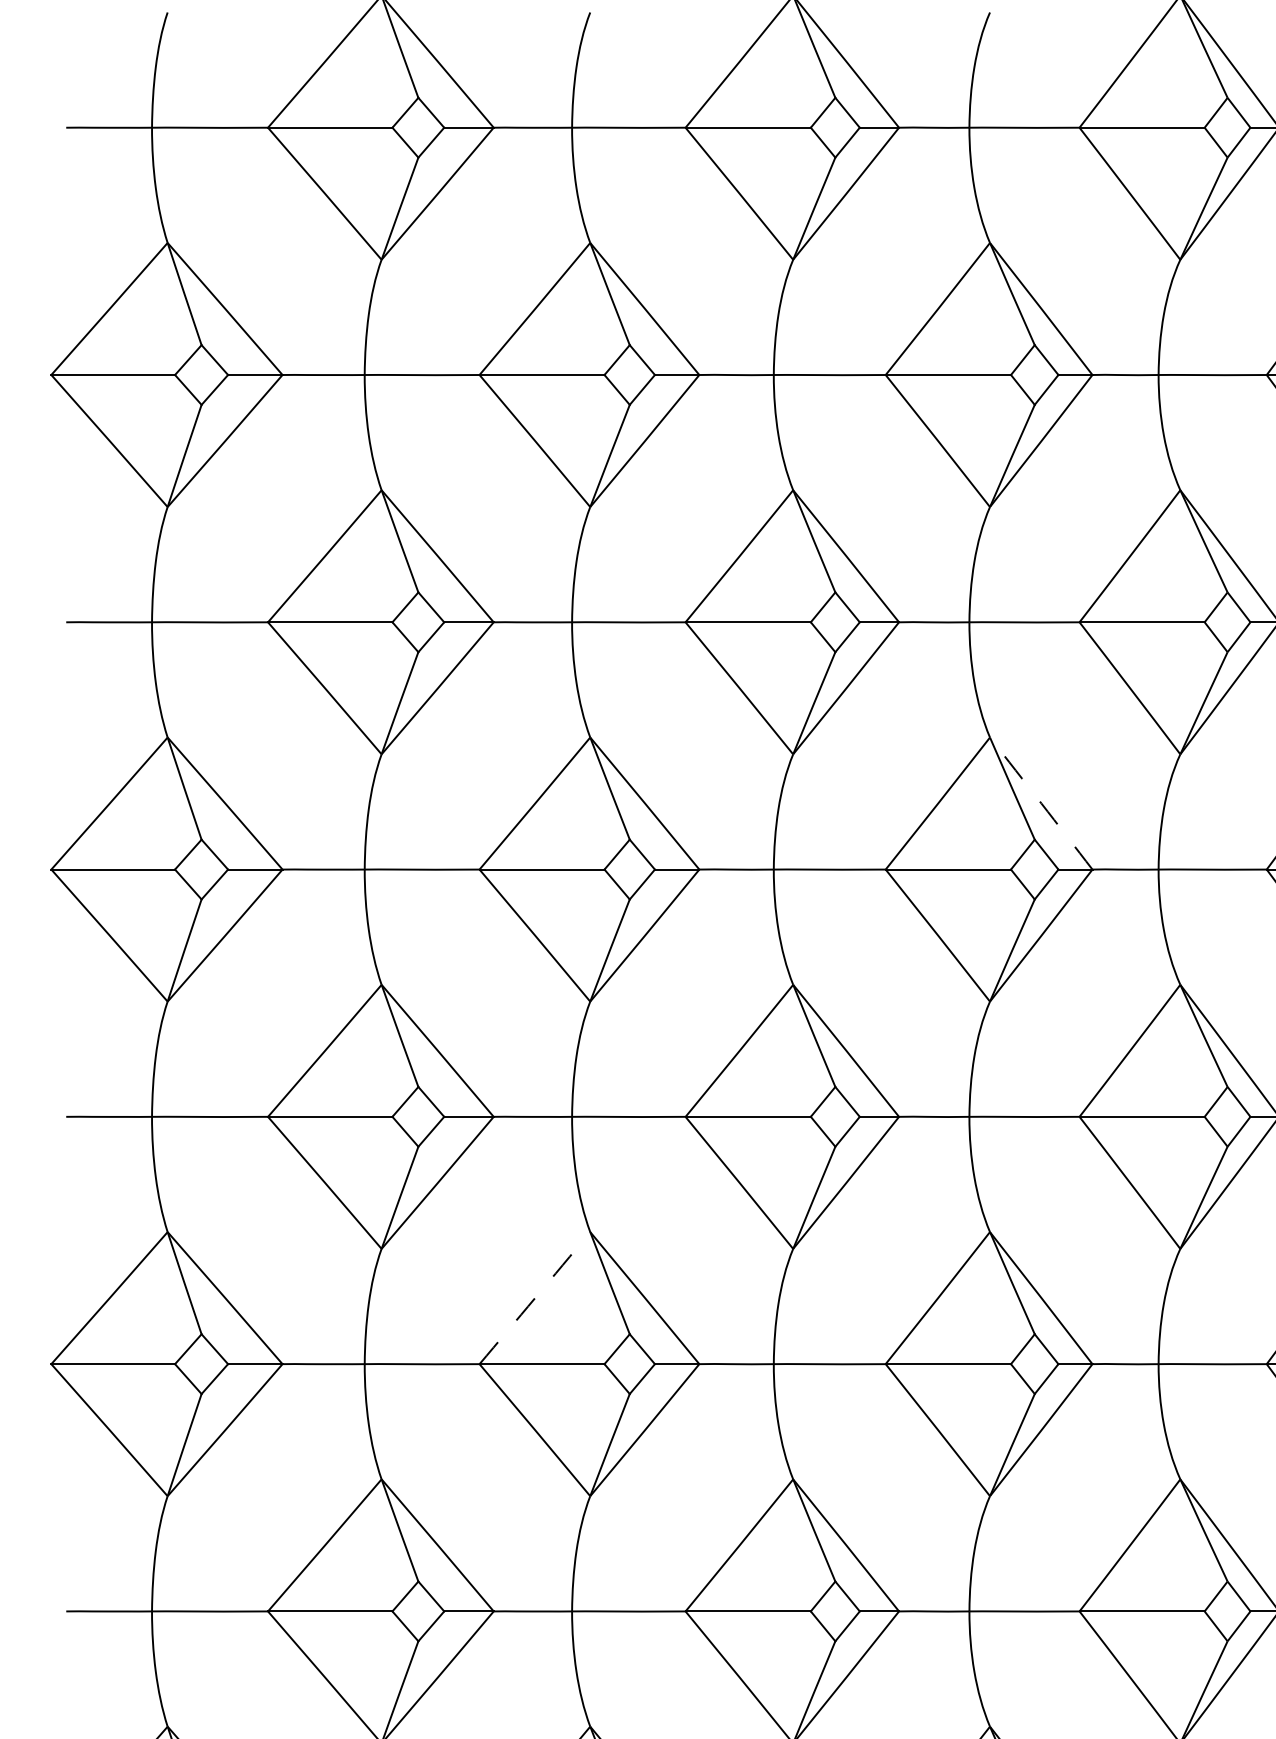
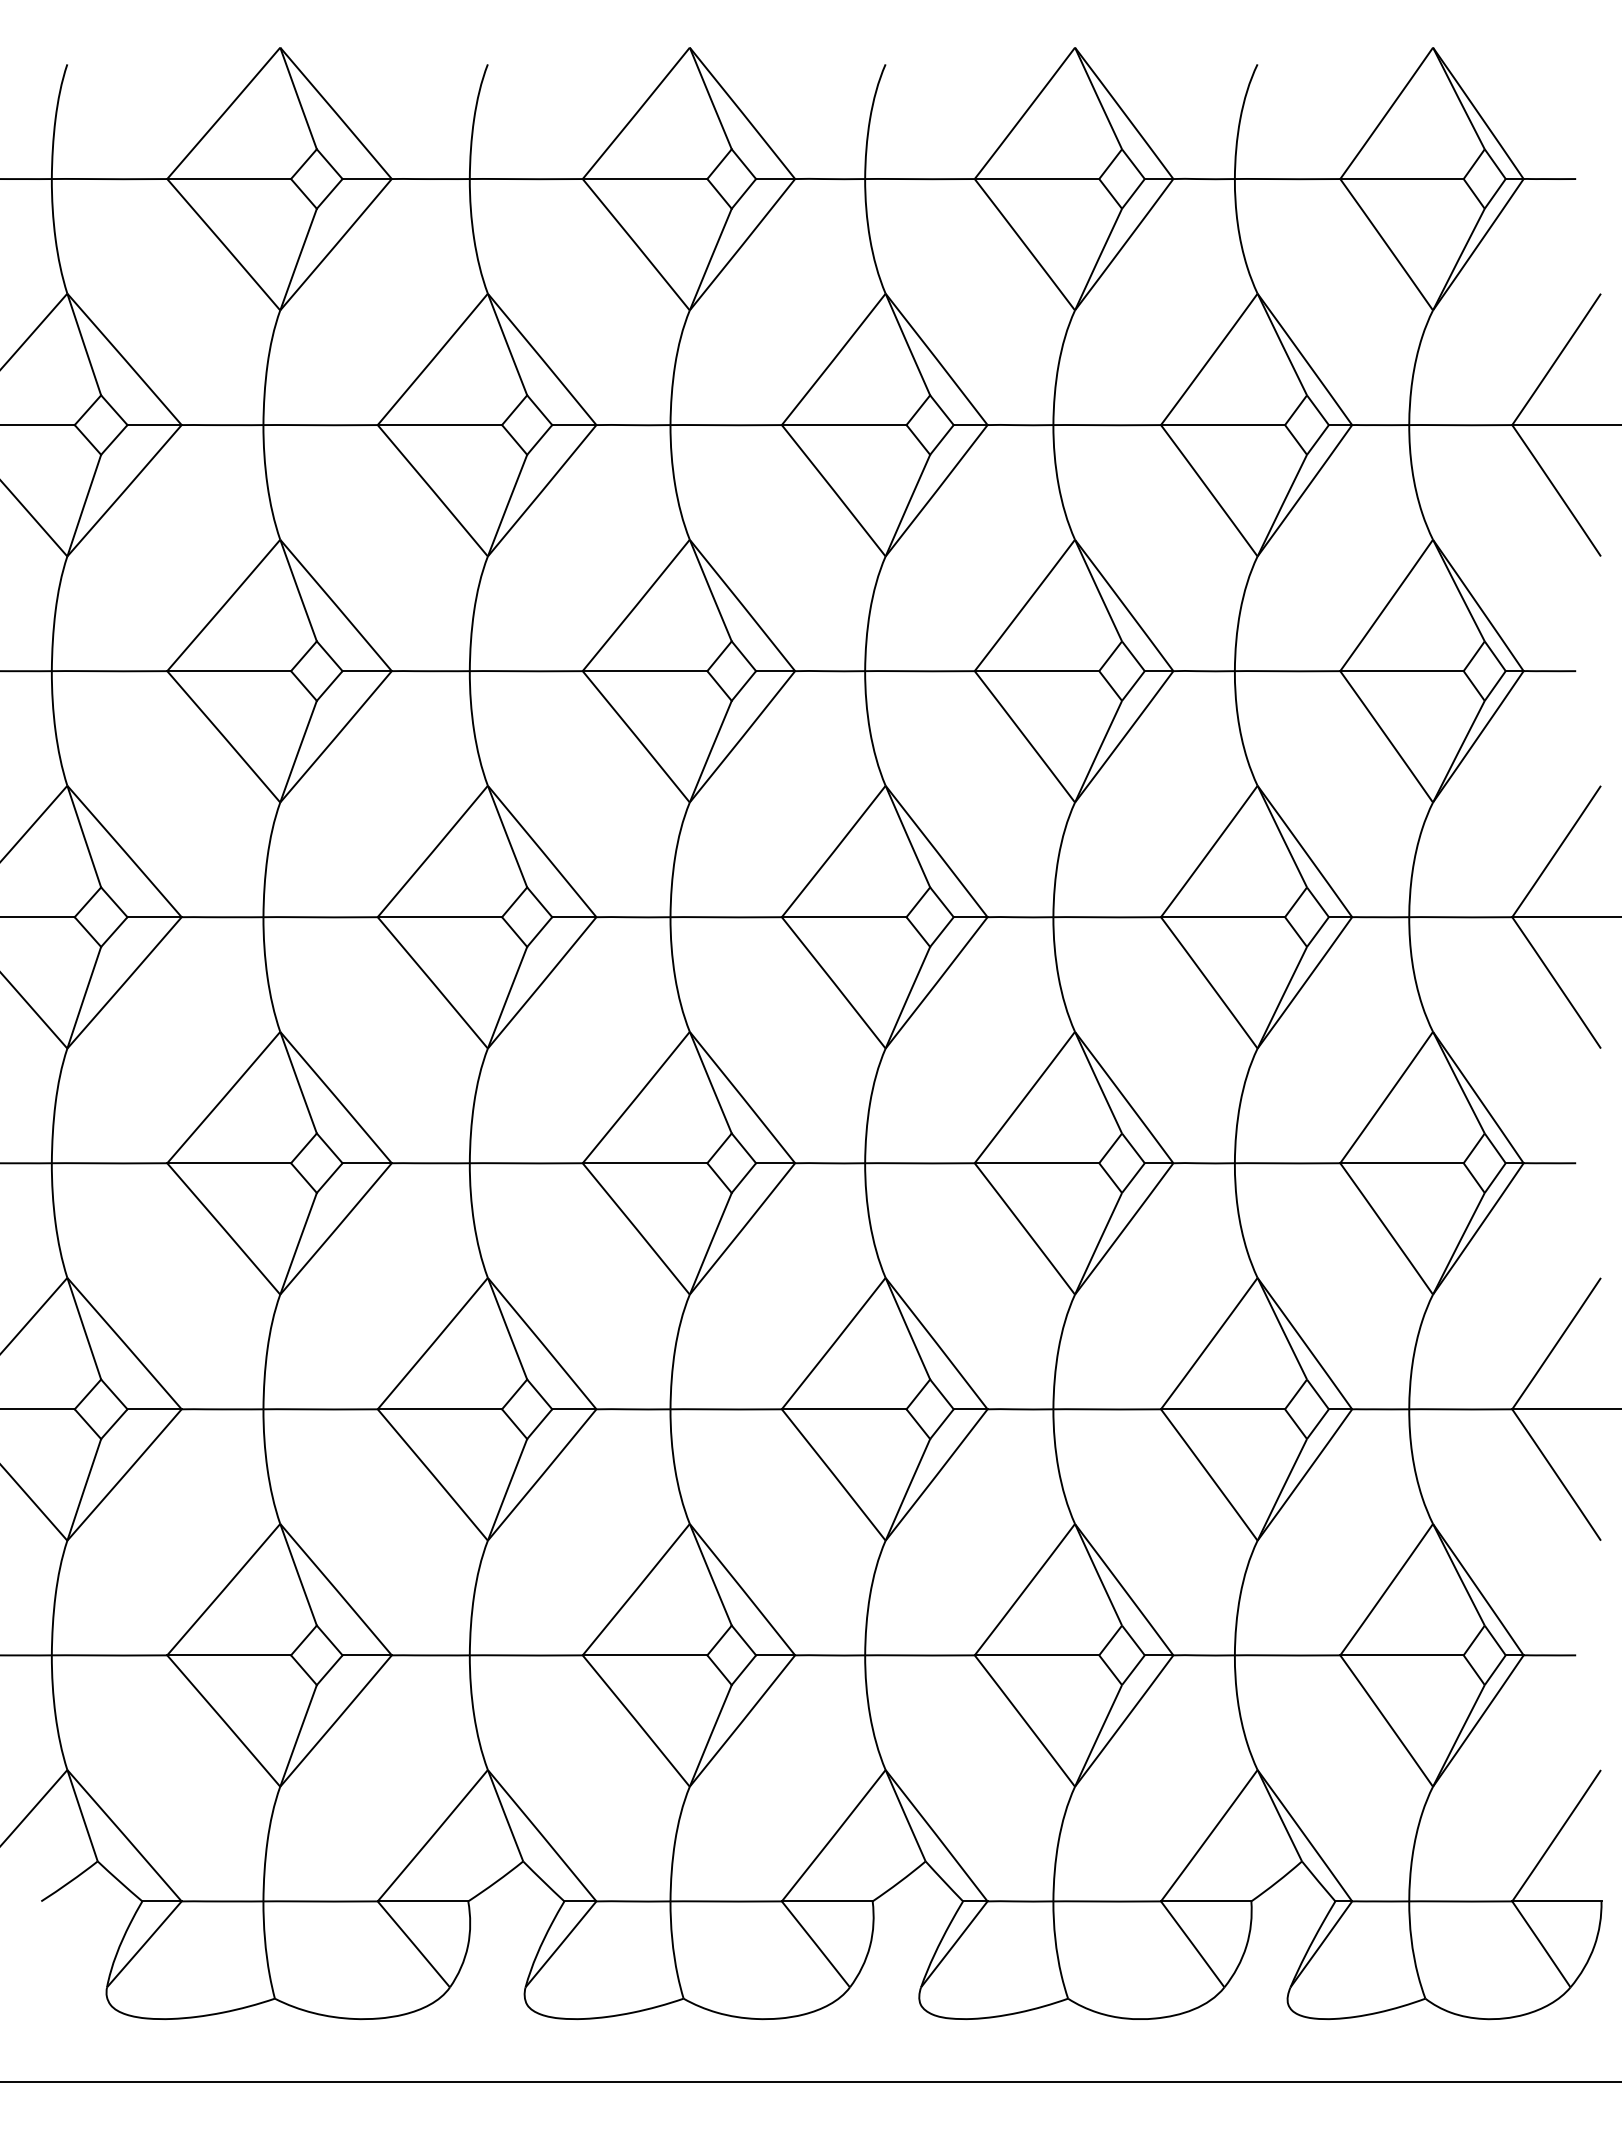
arc: (1041, 803) -> (936, 851), dashed -> solid
arc: (534, 1298) -> (432, 1343), dashed -> solid

